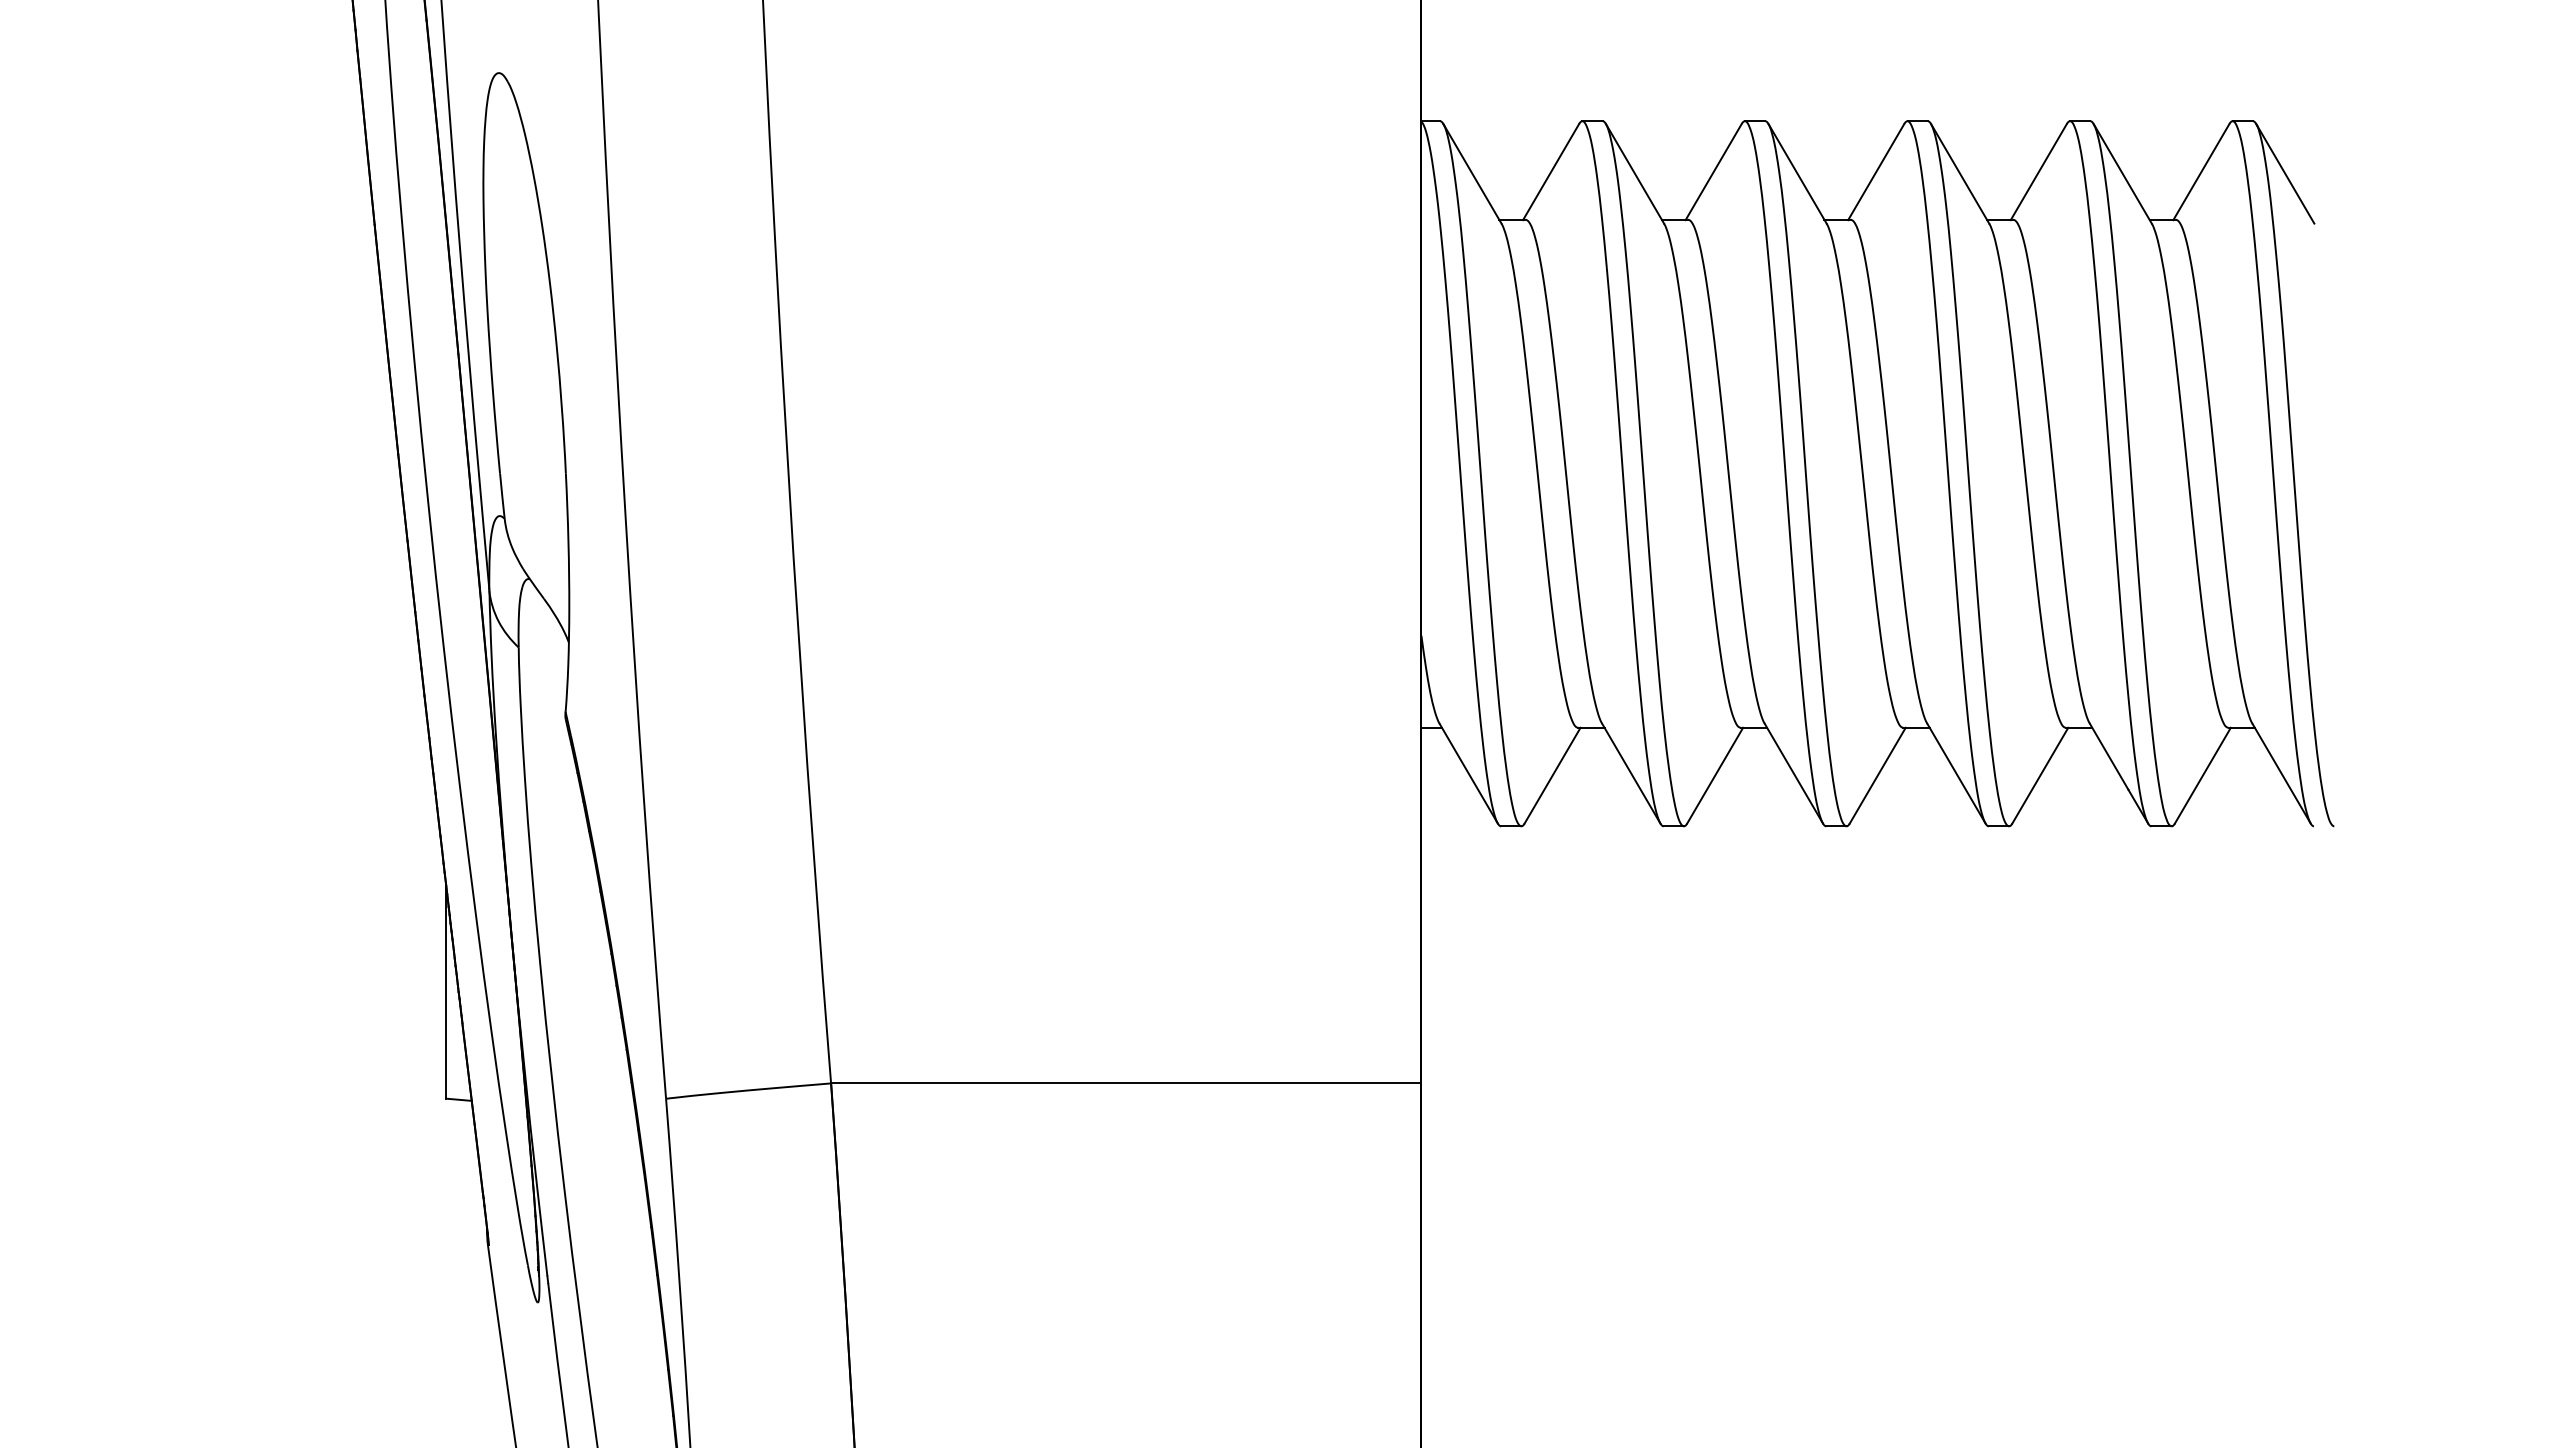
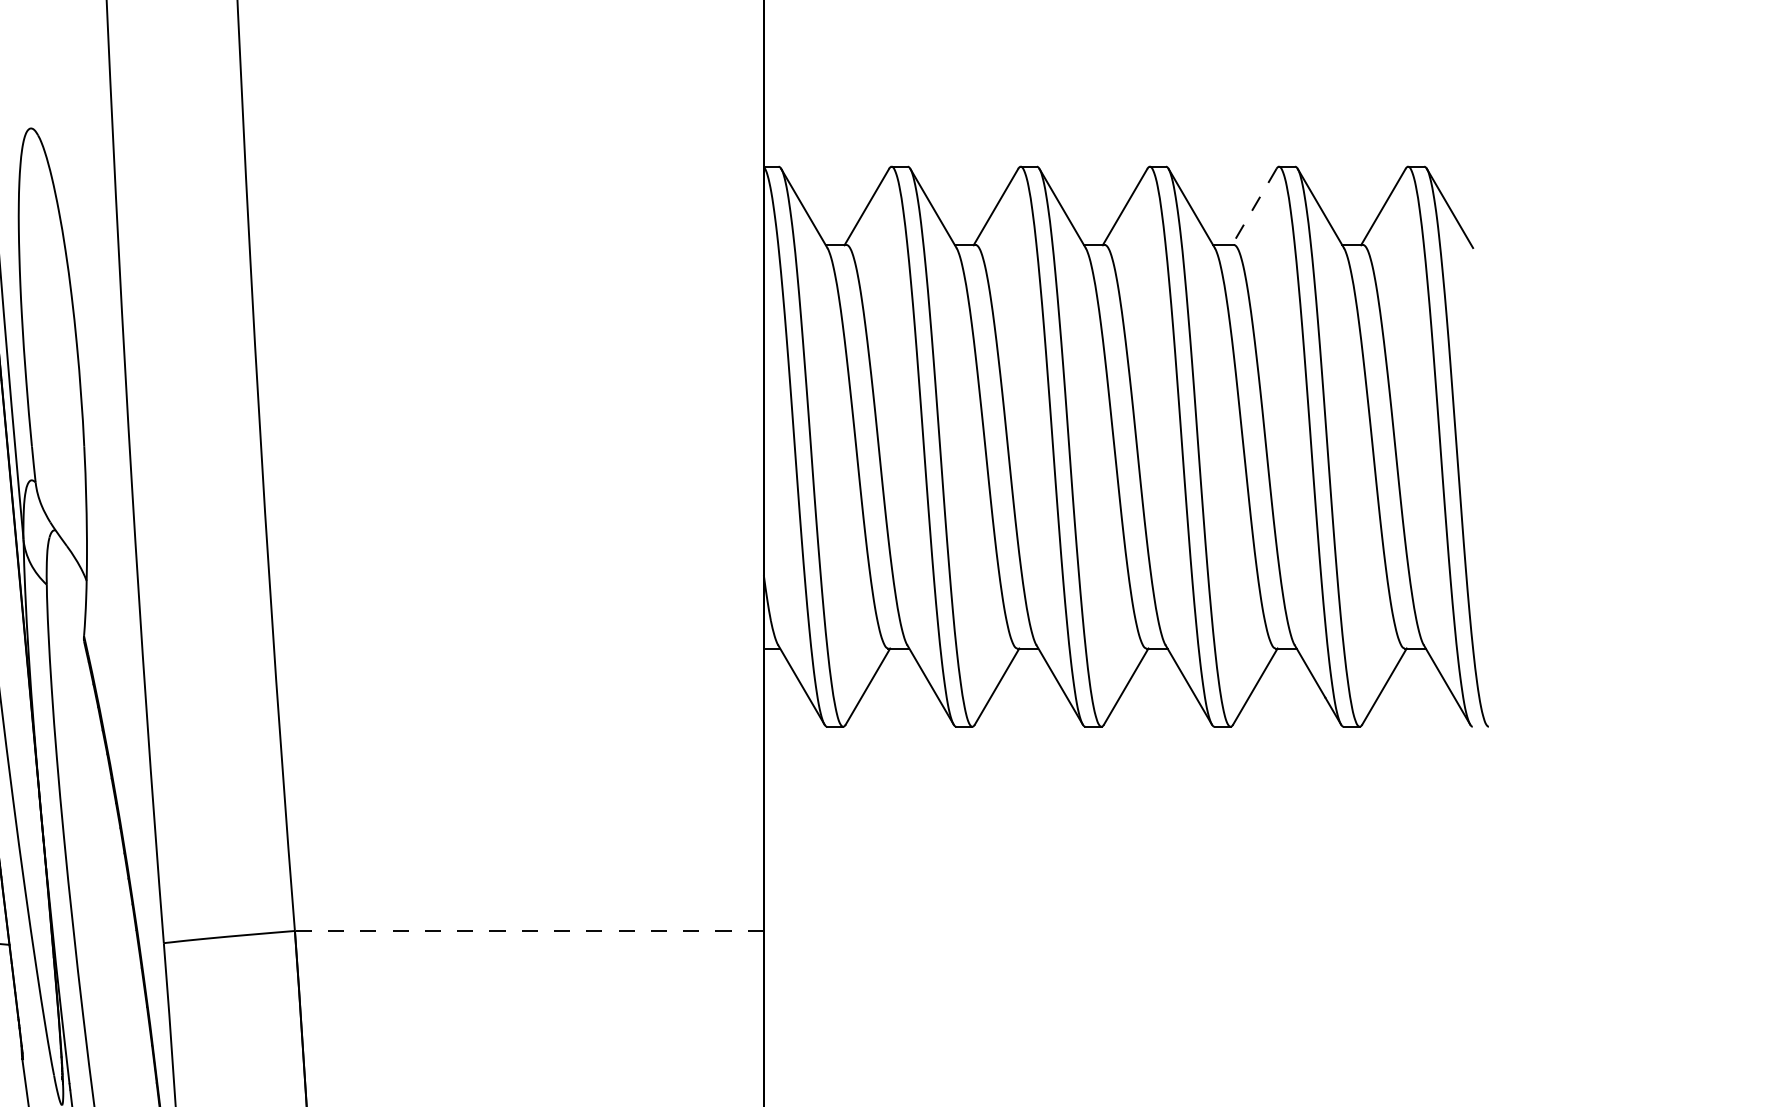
line: (2038, 172) -> (1253, 207), solid -> dashed
line: (1125, 1083) -> (528, 931), solid -> dashed

